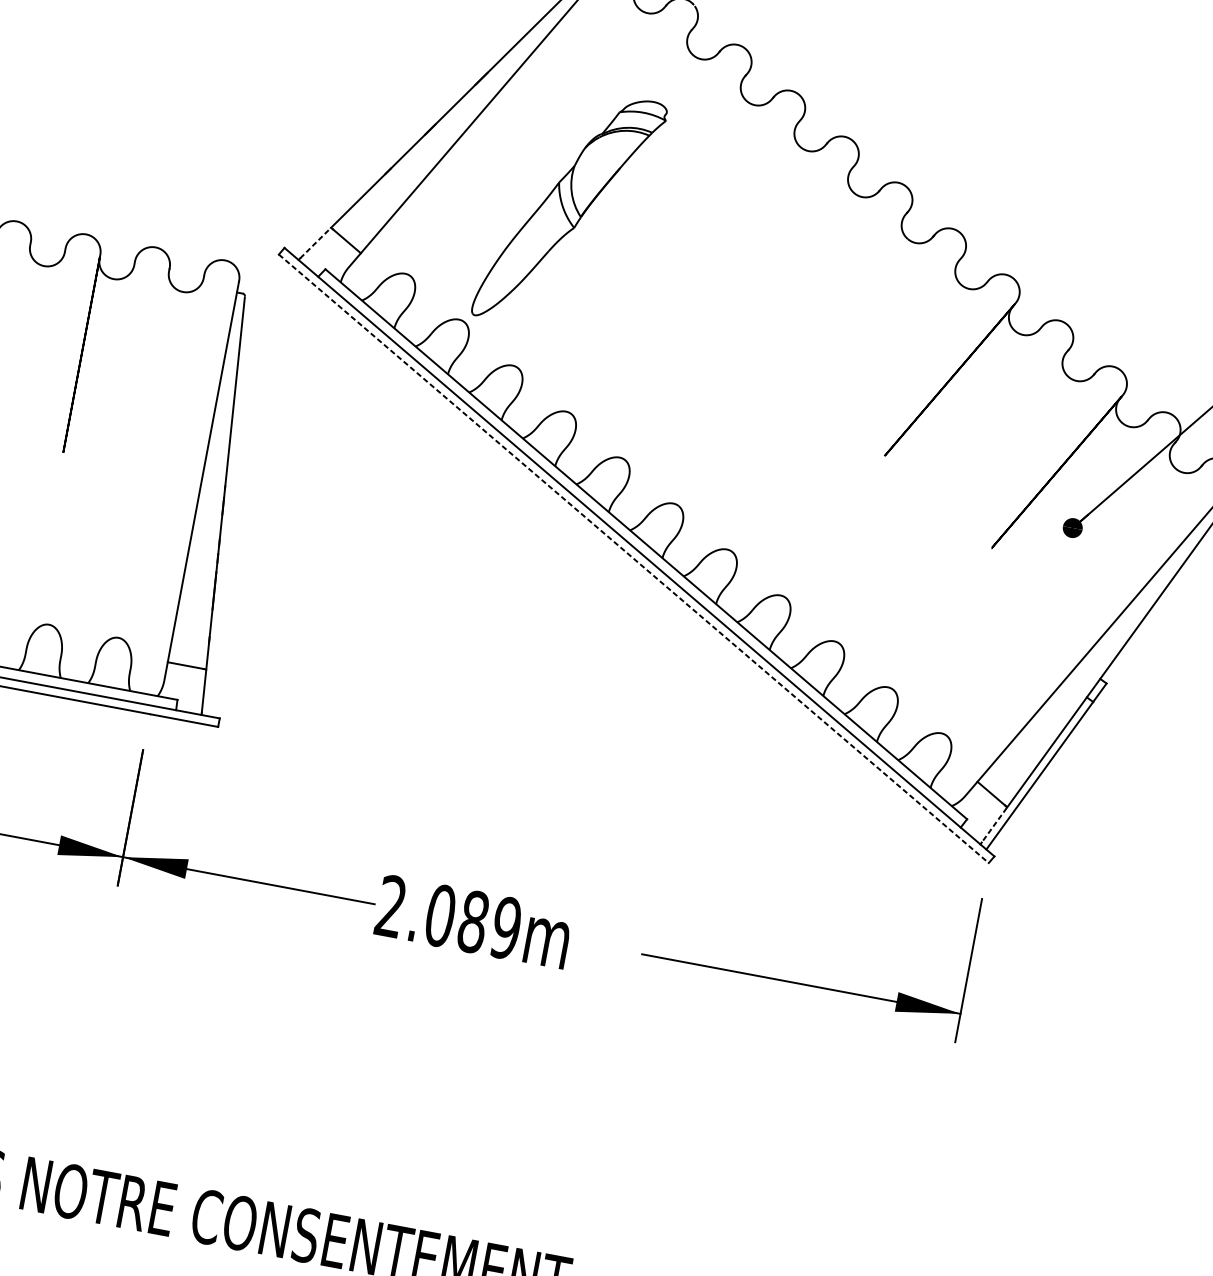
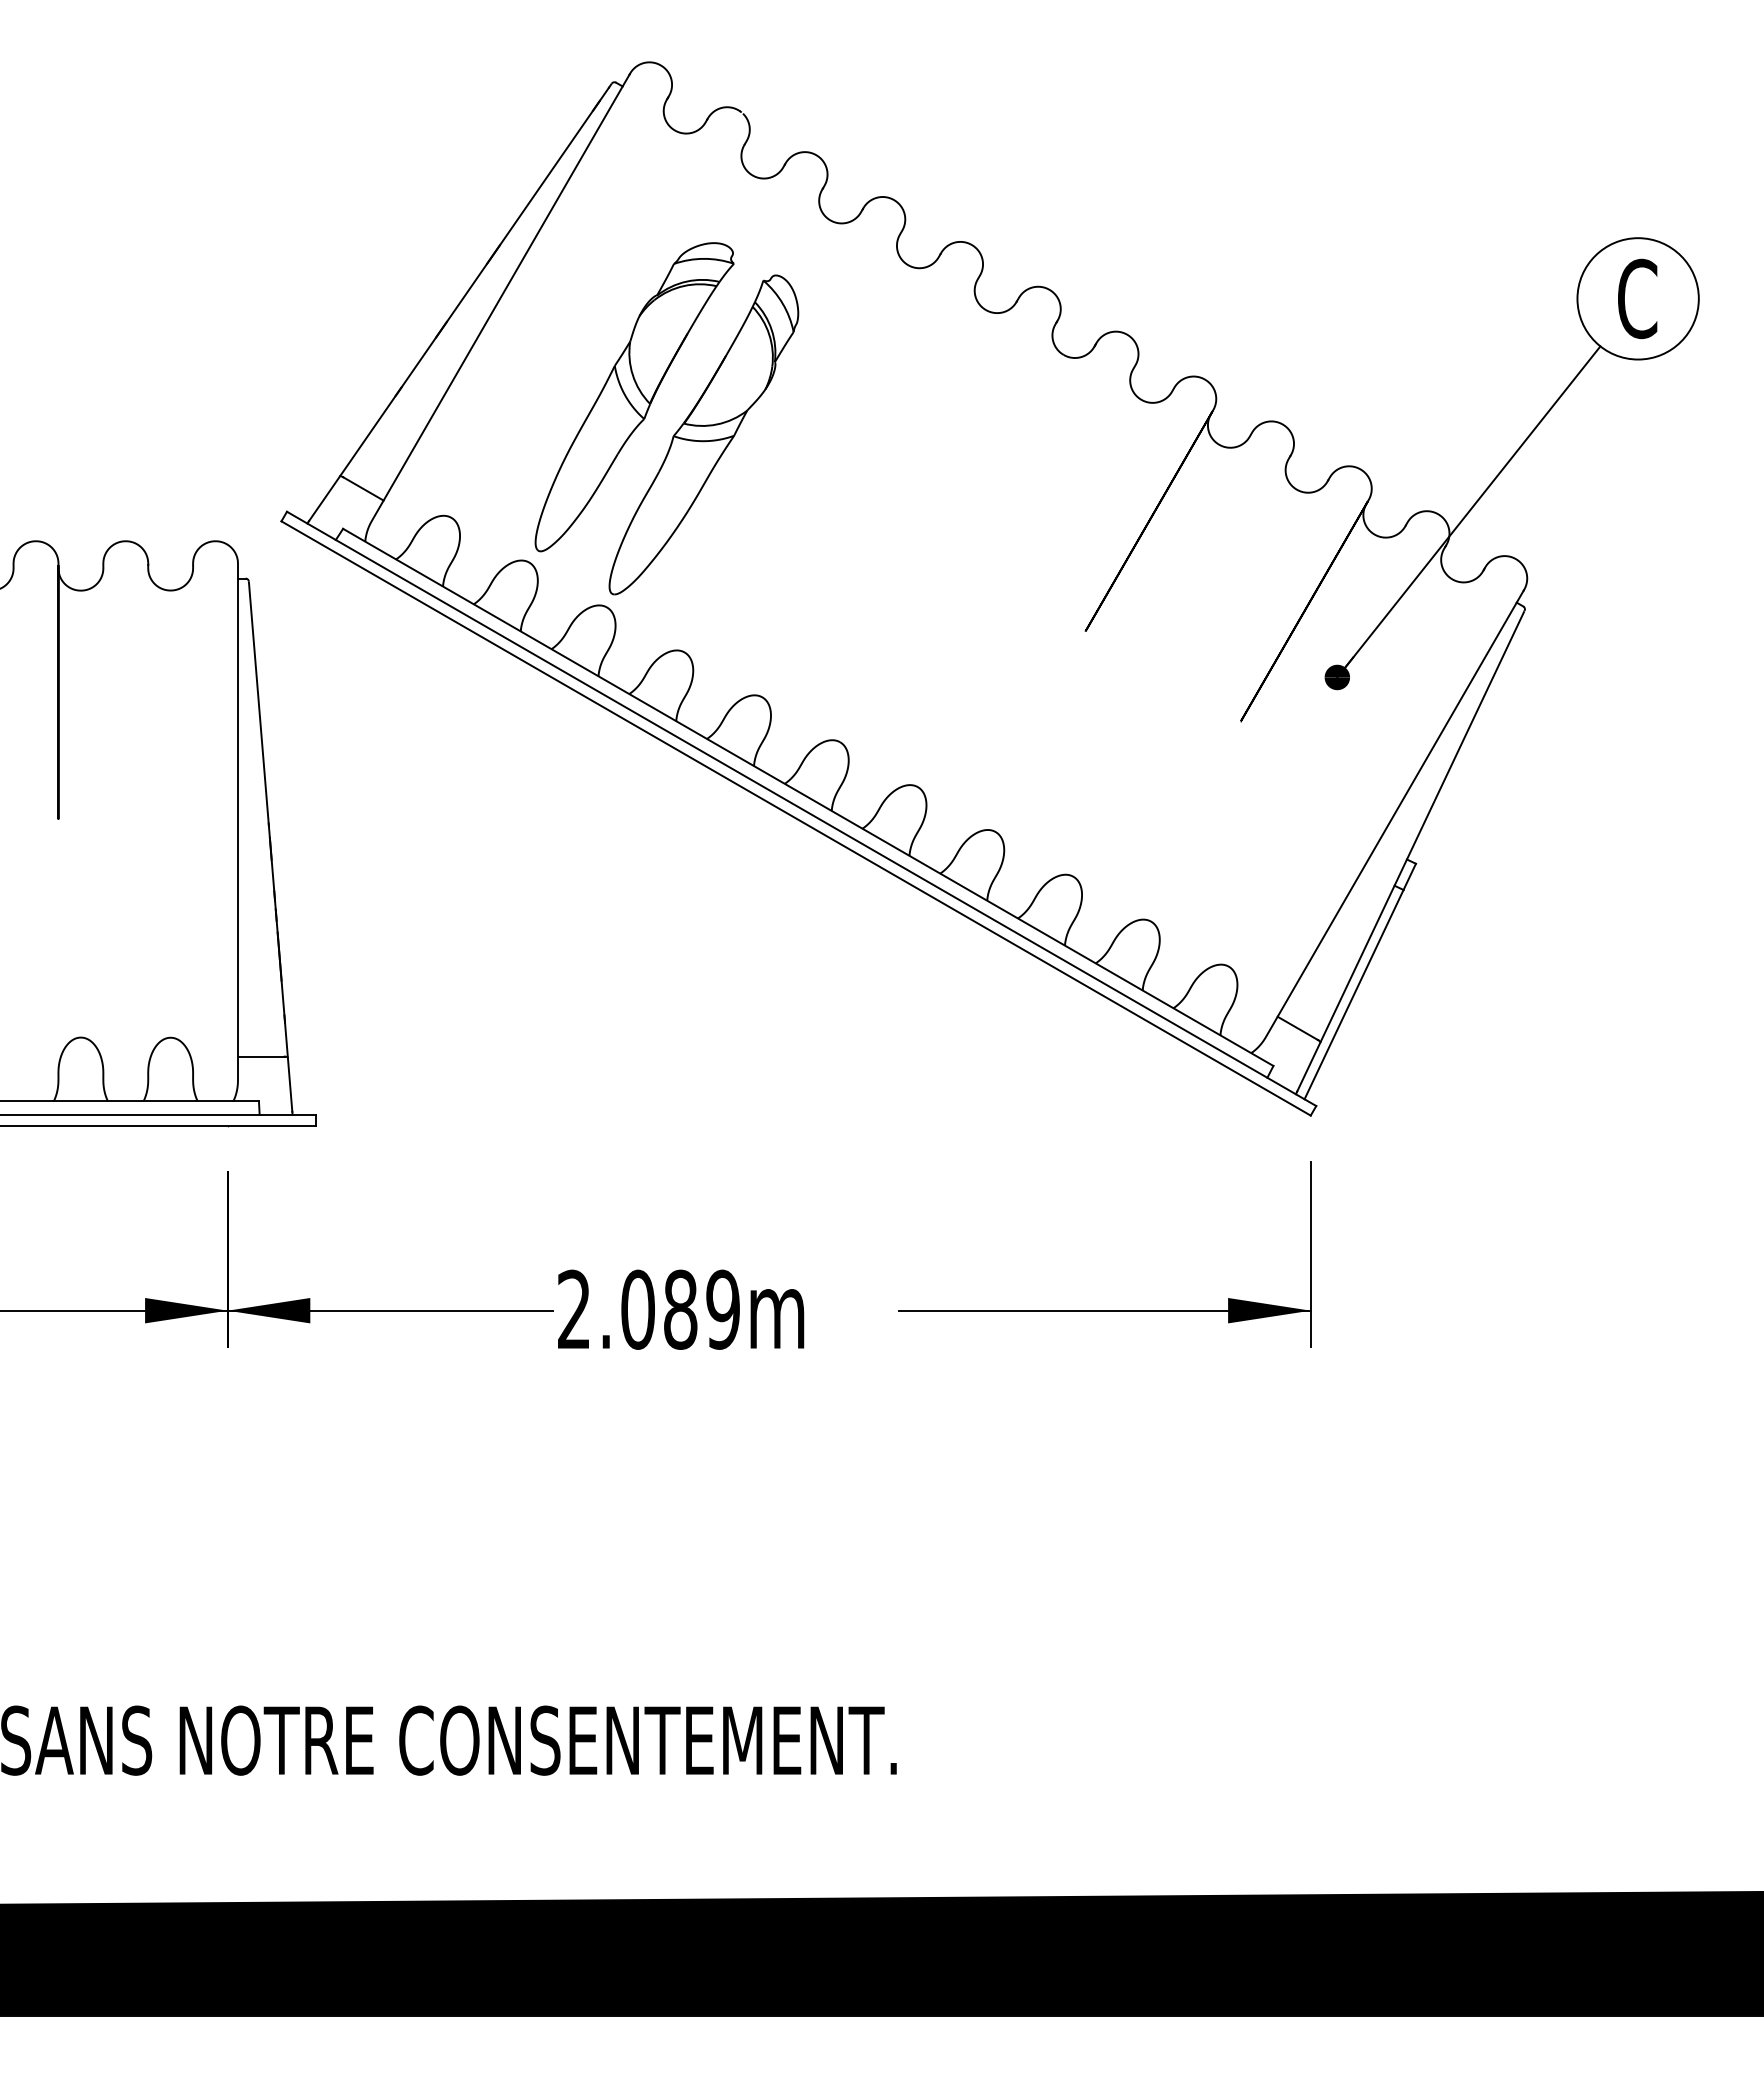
line: (315, 243) -> (324, 498), dashed -> solid
part: (617, 248) -> (703, 434), added
line: (634, 558) -> (796, 818), dashed -> solid
line: (994, 825) -> (1308, 1067), dashed -> solid

